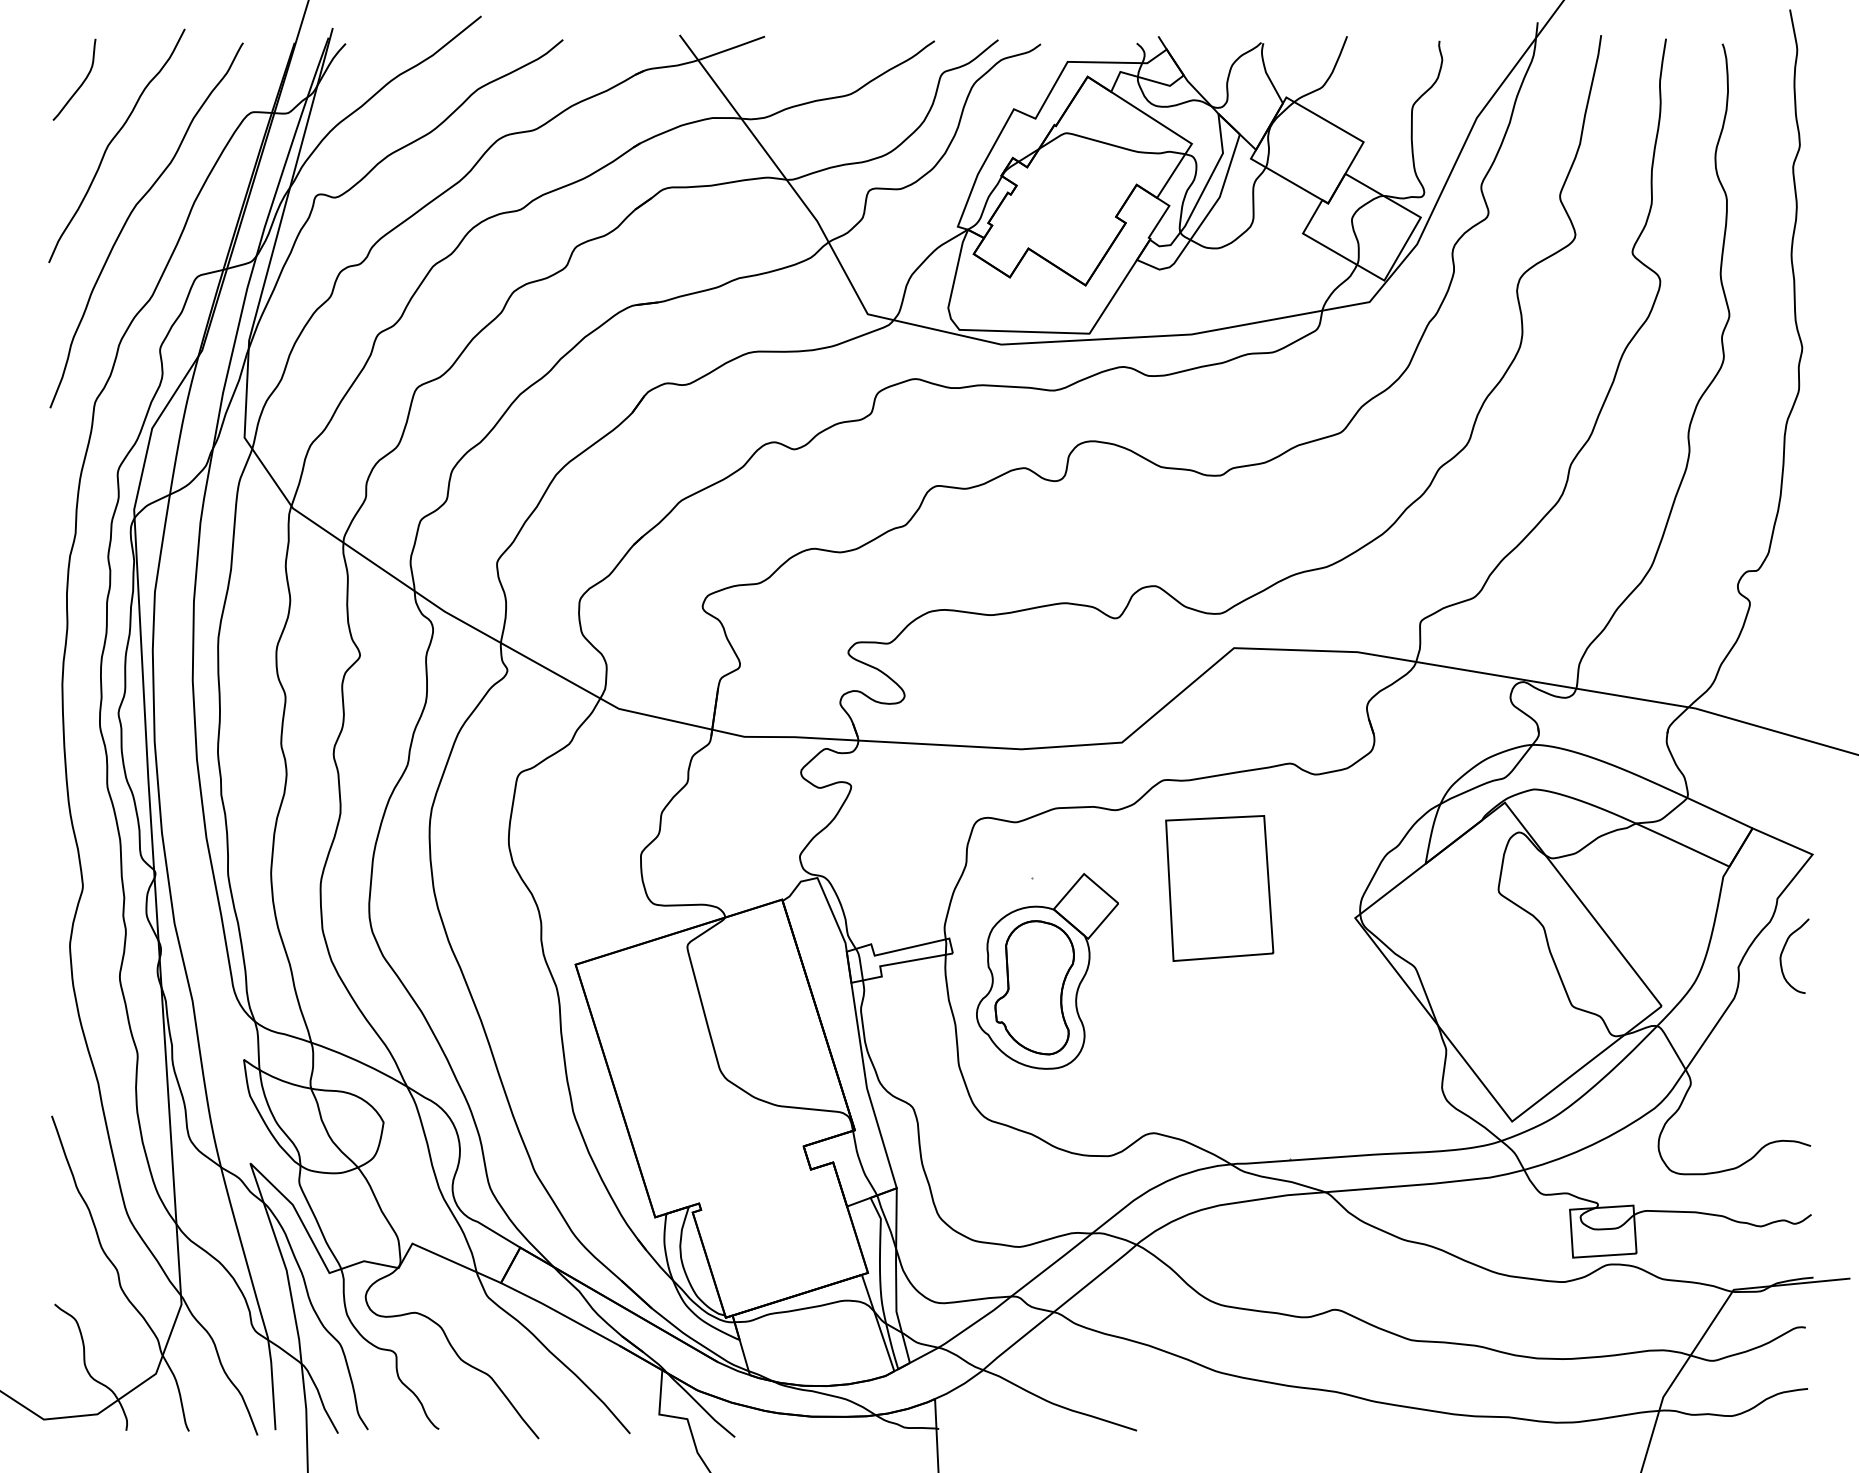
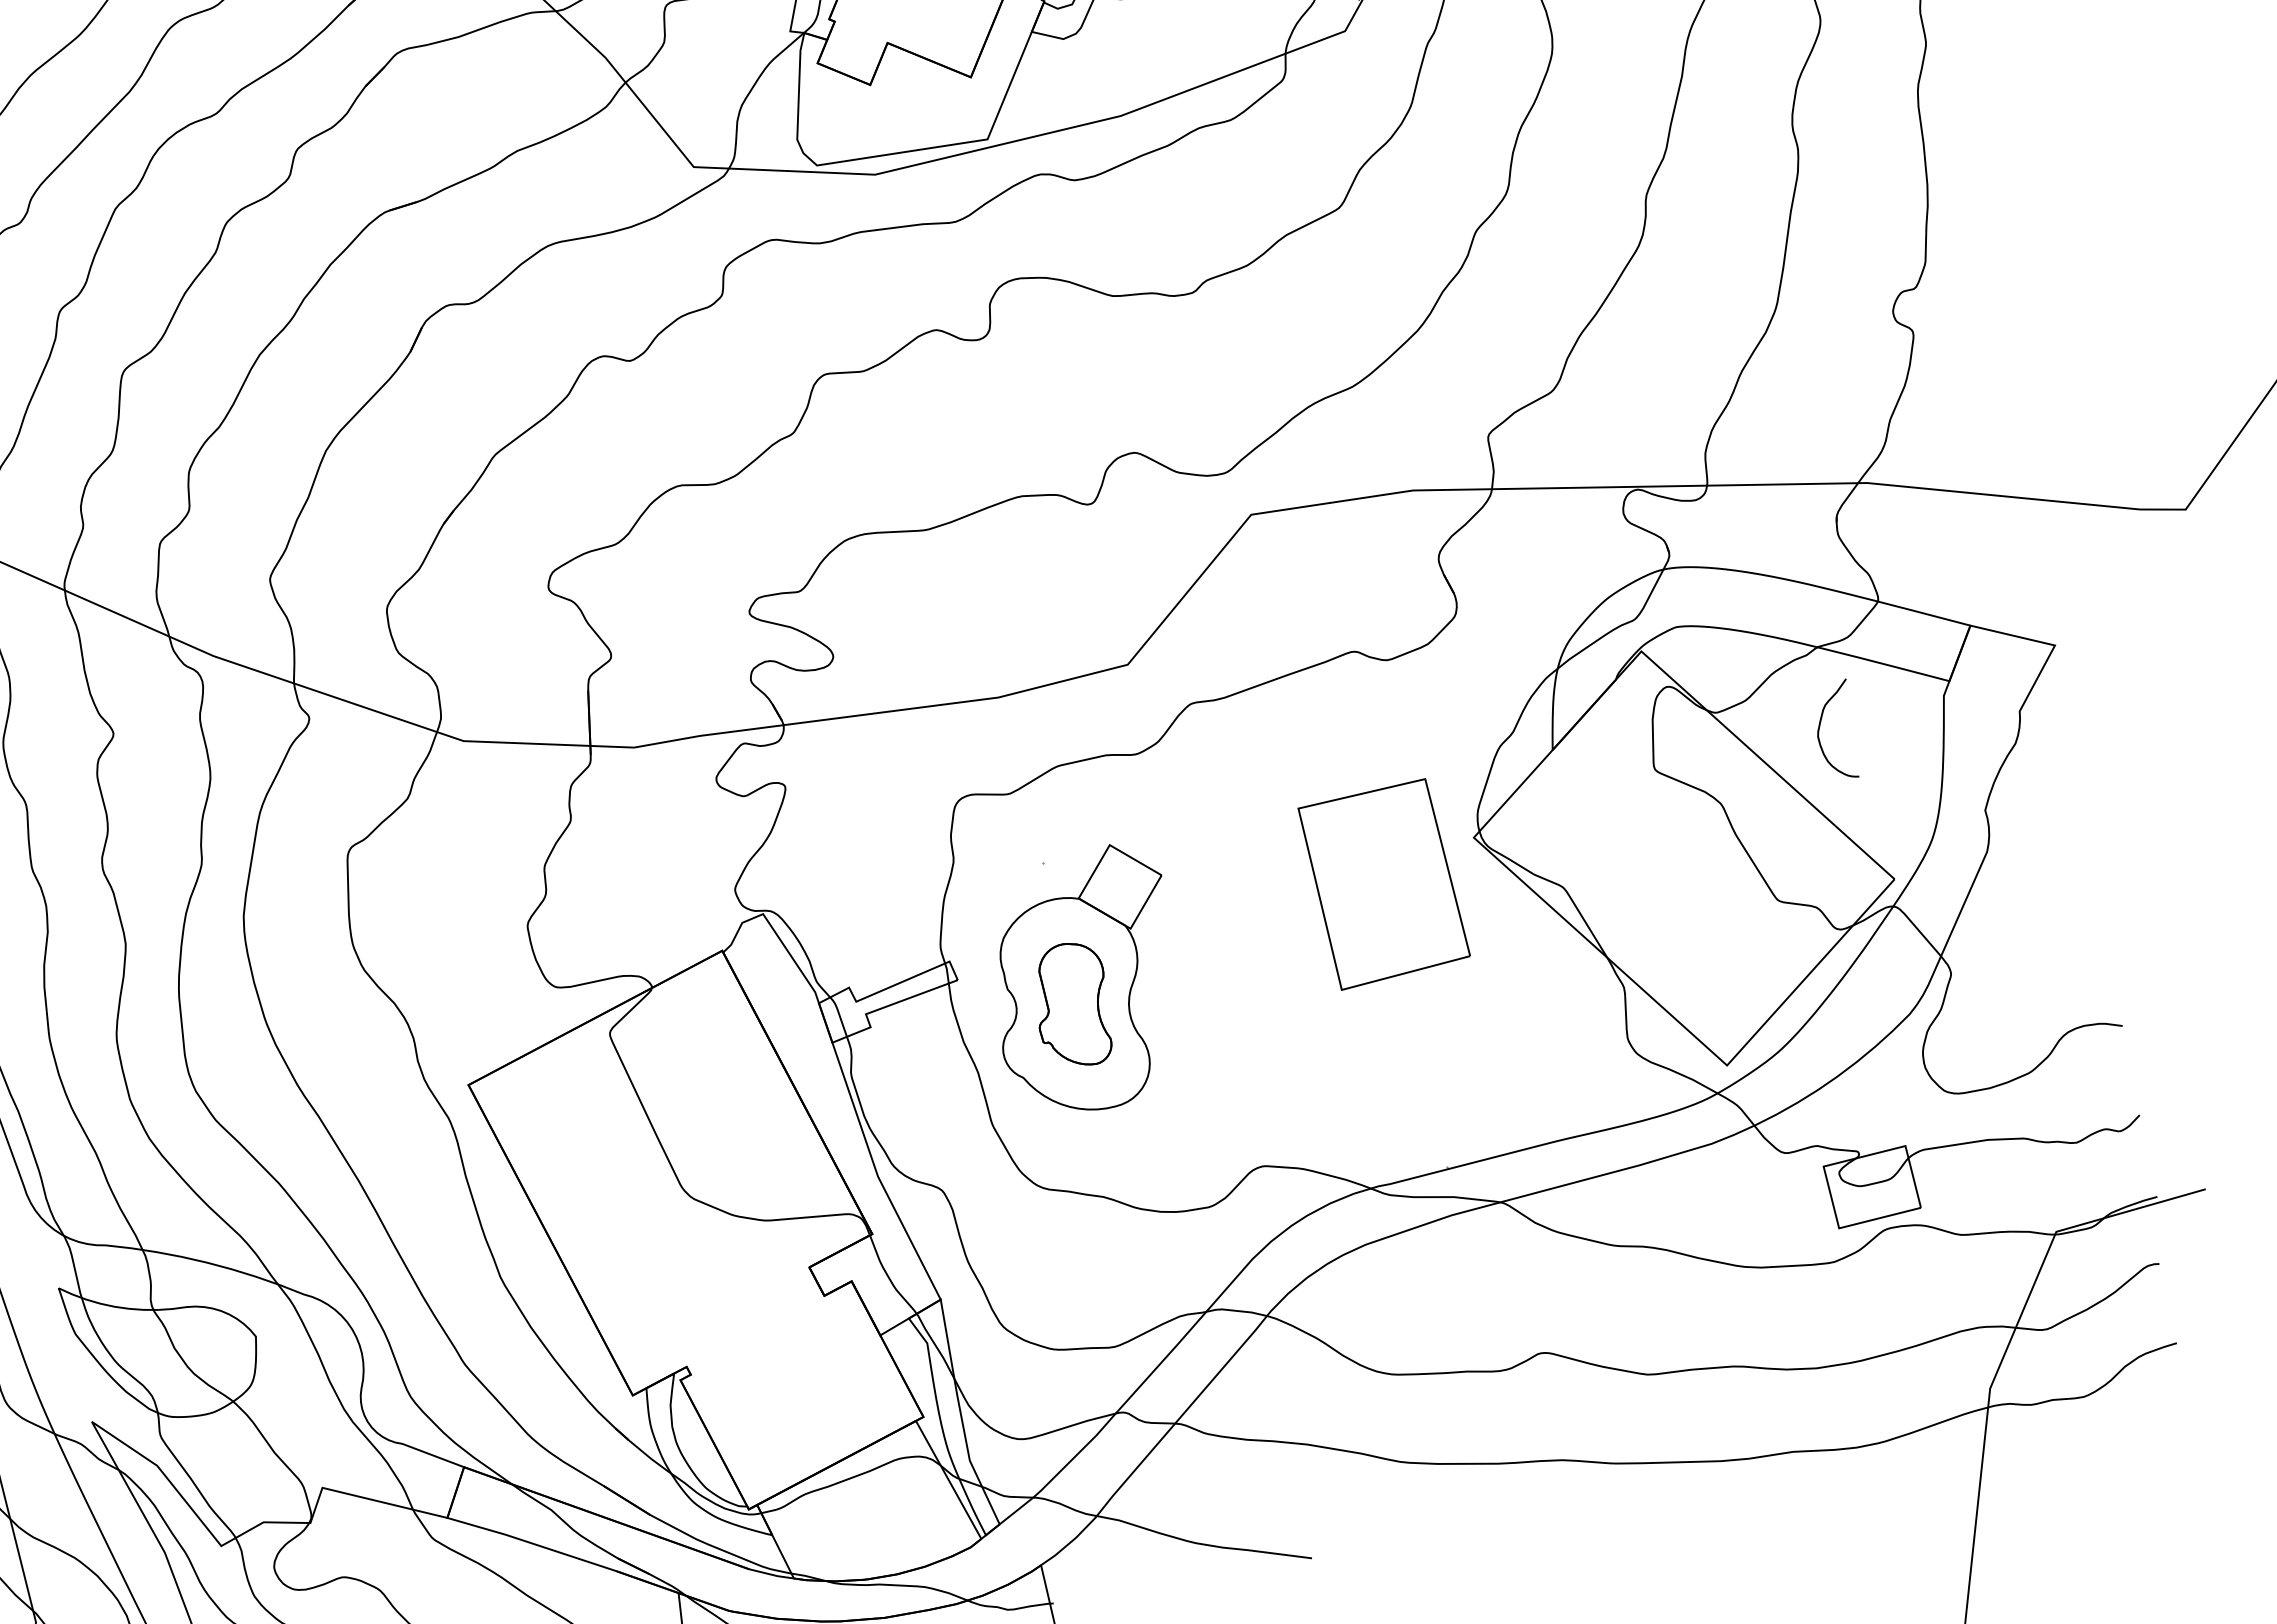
part: (1219, 888) -> (1384, 884), moved
curve: (1784, 949) -> (1821, 724), moved
part: (1034, 987) -> (1072, 1004), size x0.7

